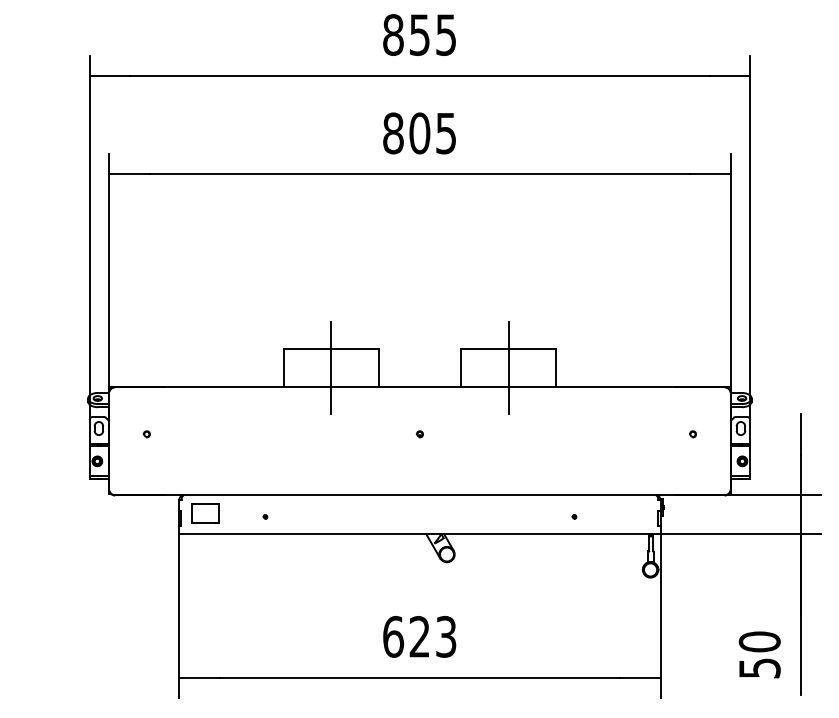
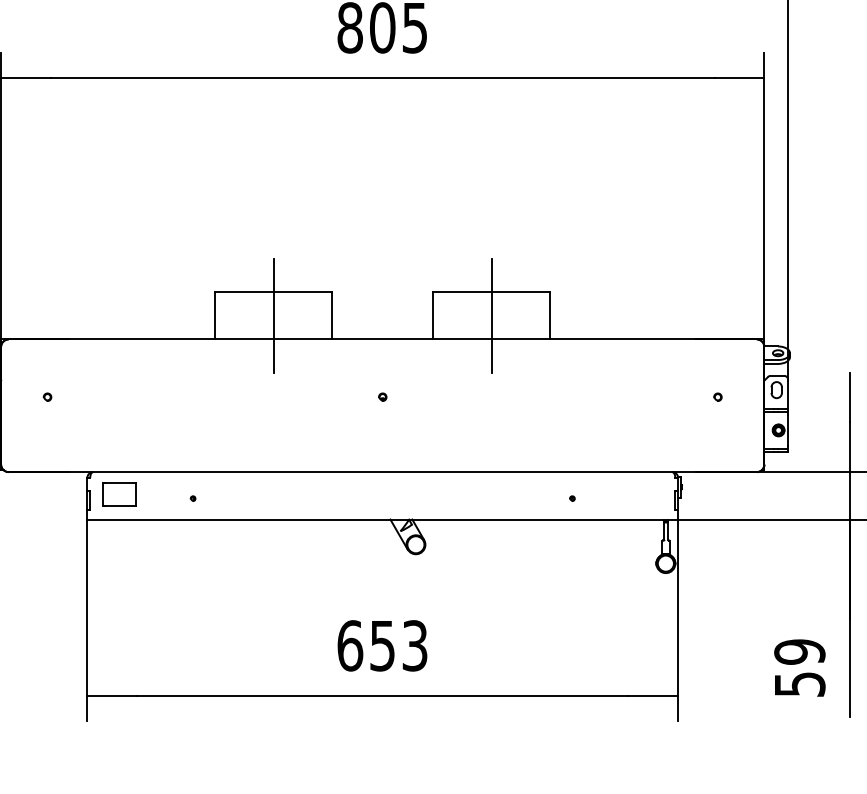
text: (419, 636) -> (382, 645), 623 -> 653
text: (759, 641) -> (799, 651), 50 -> 59

